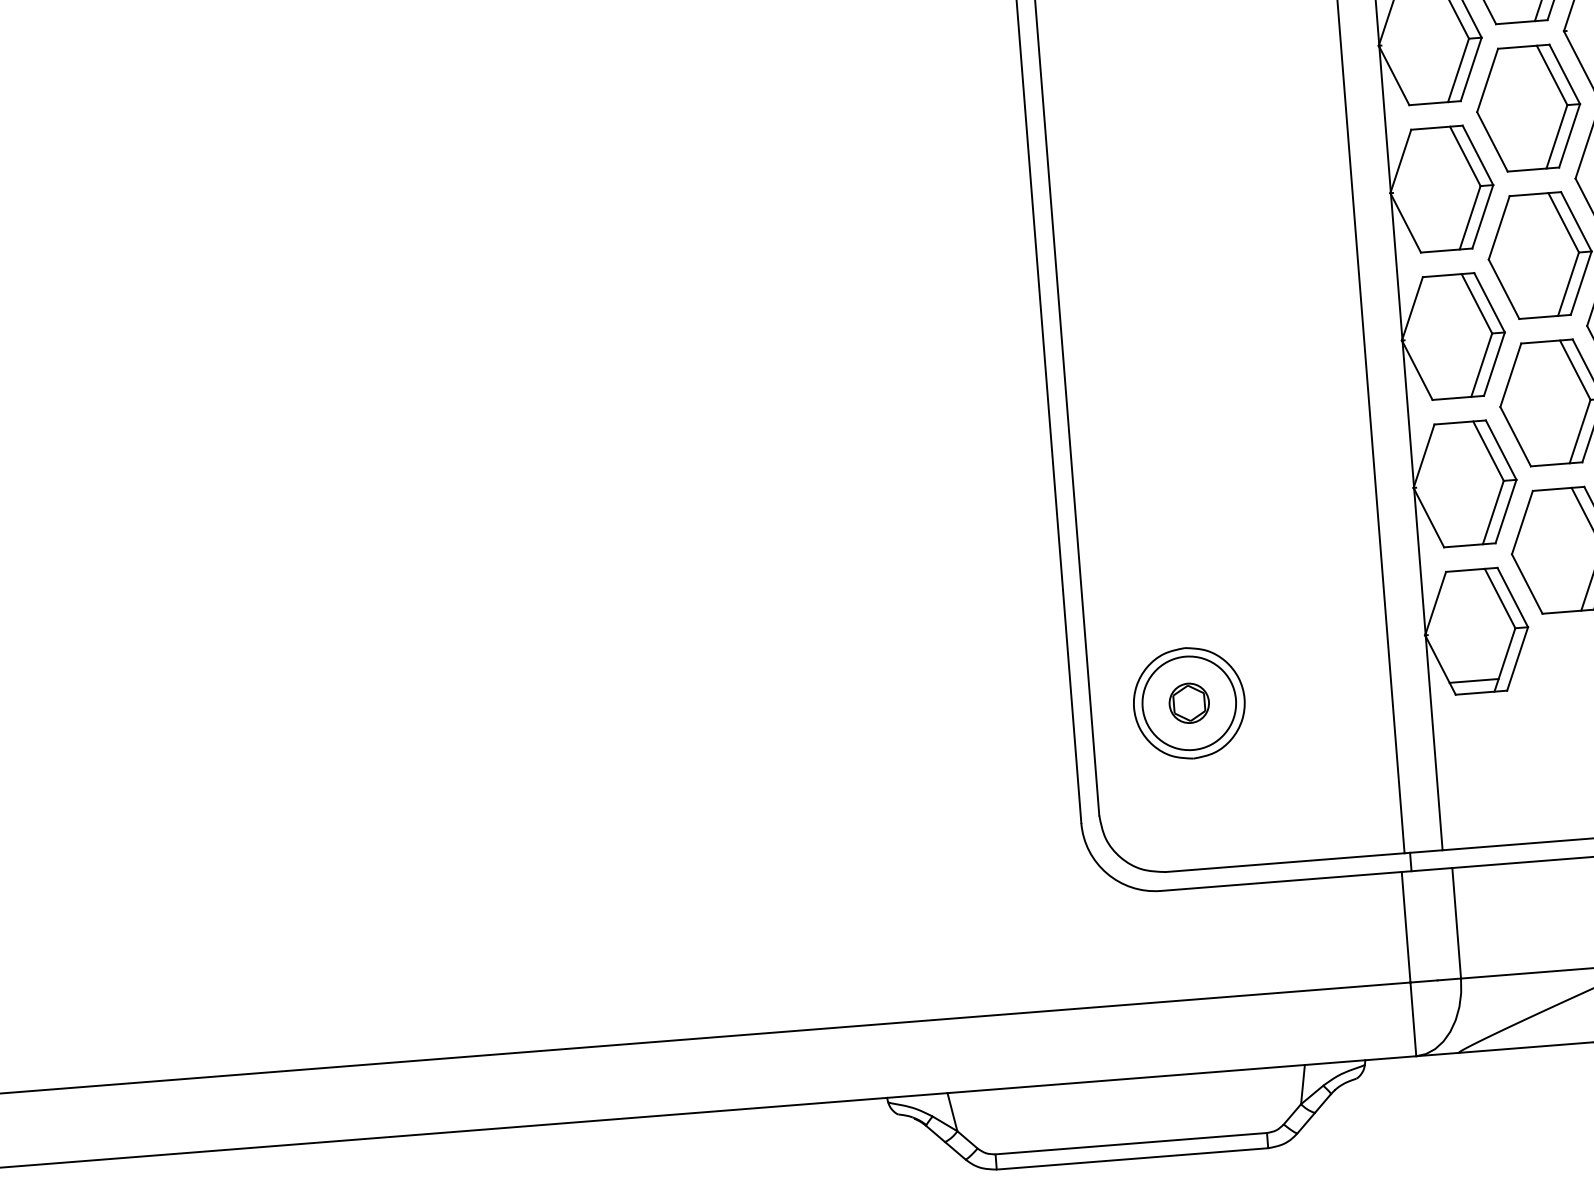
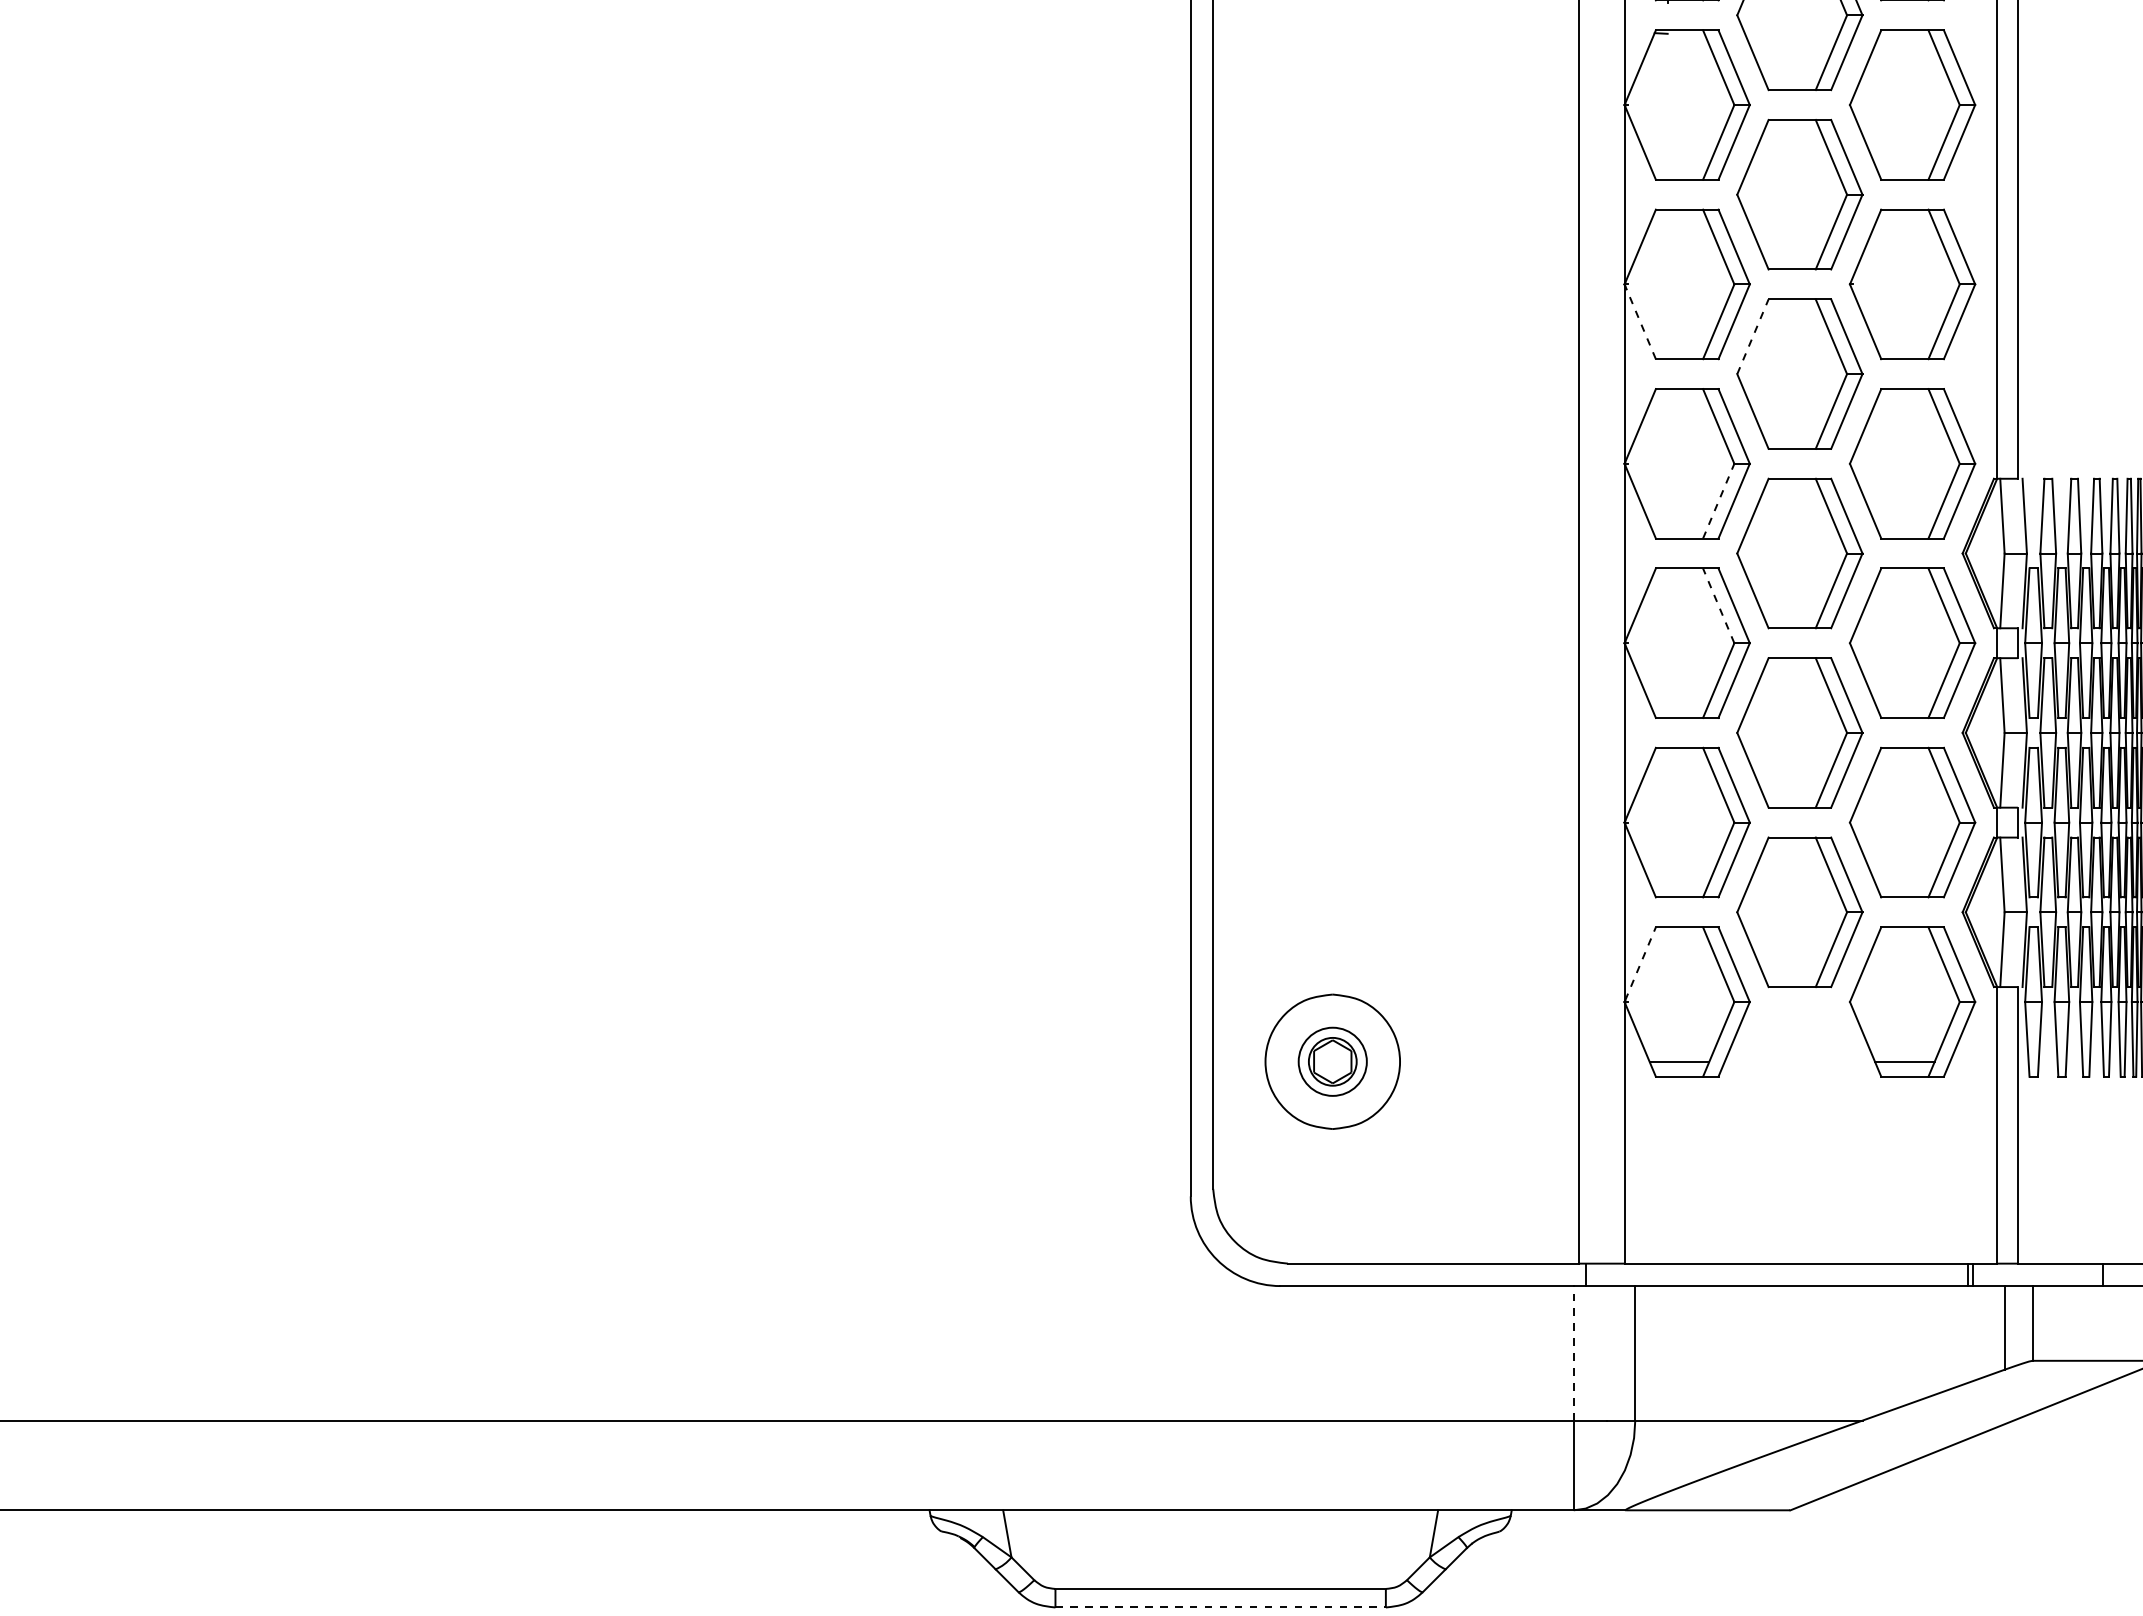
line: (1394, 76) -> (1640, 322), solid -> dashed
line: (1487, 80) -> (1752, 336), solid -> dashed
line: (1469, 218) -> (1718, 501), solid -> dashed
line: (1476, 303) -> (1718, 605), solid -> dashed
line: (1435, 602) -> (1640, 963), solid -> dashed
circle: (1189, 703) -> (1332, 1061), size x0.6
line: (1405, 926) -> (1573, 1352), solid -> dashed
line: (1133, 1158) -> (1221, 1607), solid -> dashed

